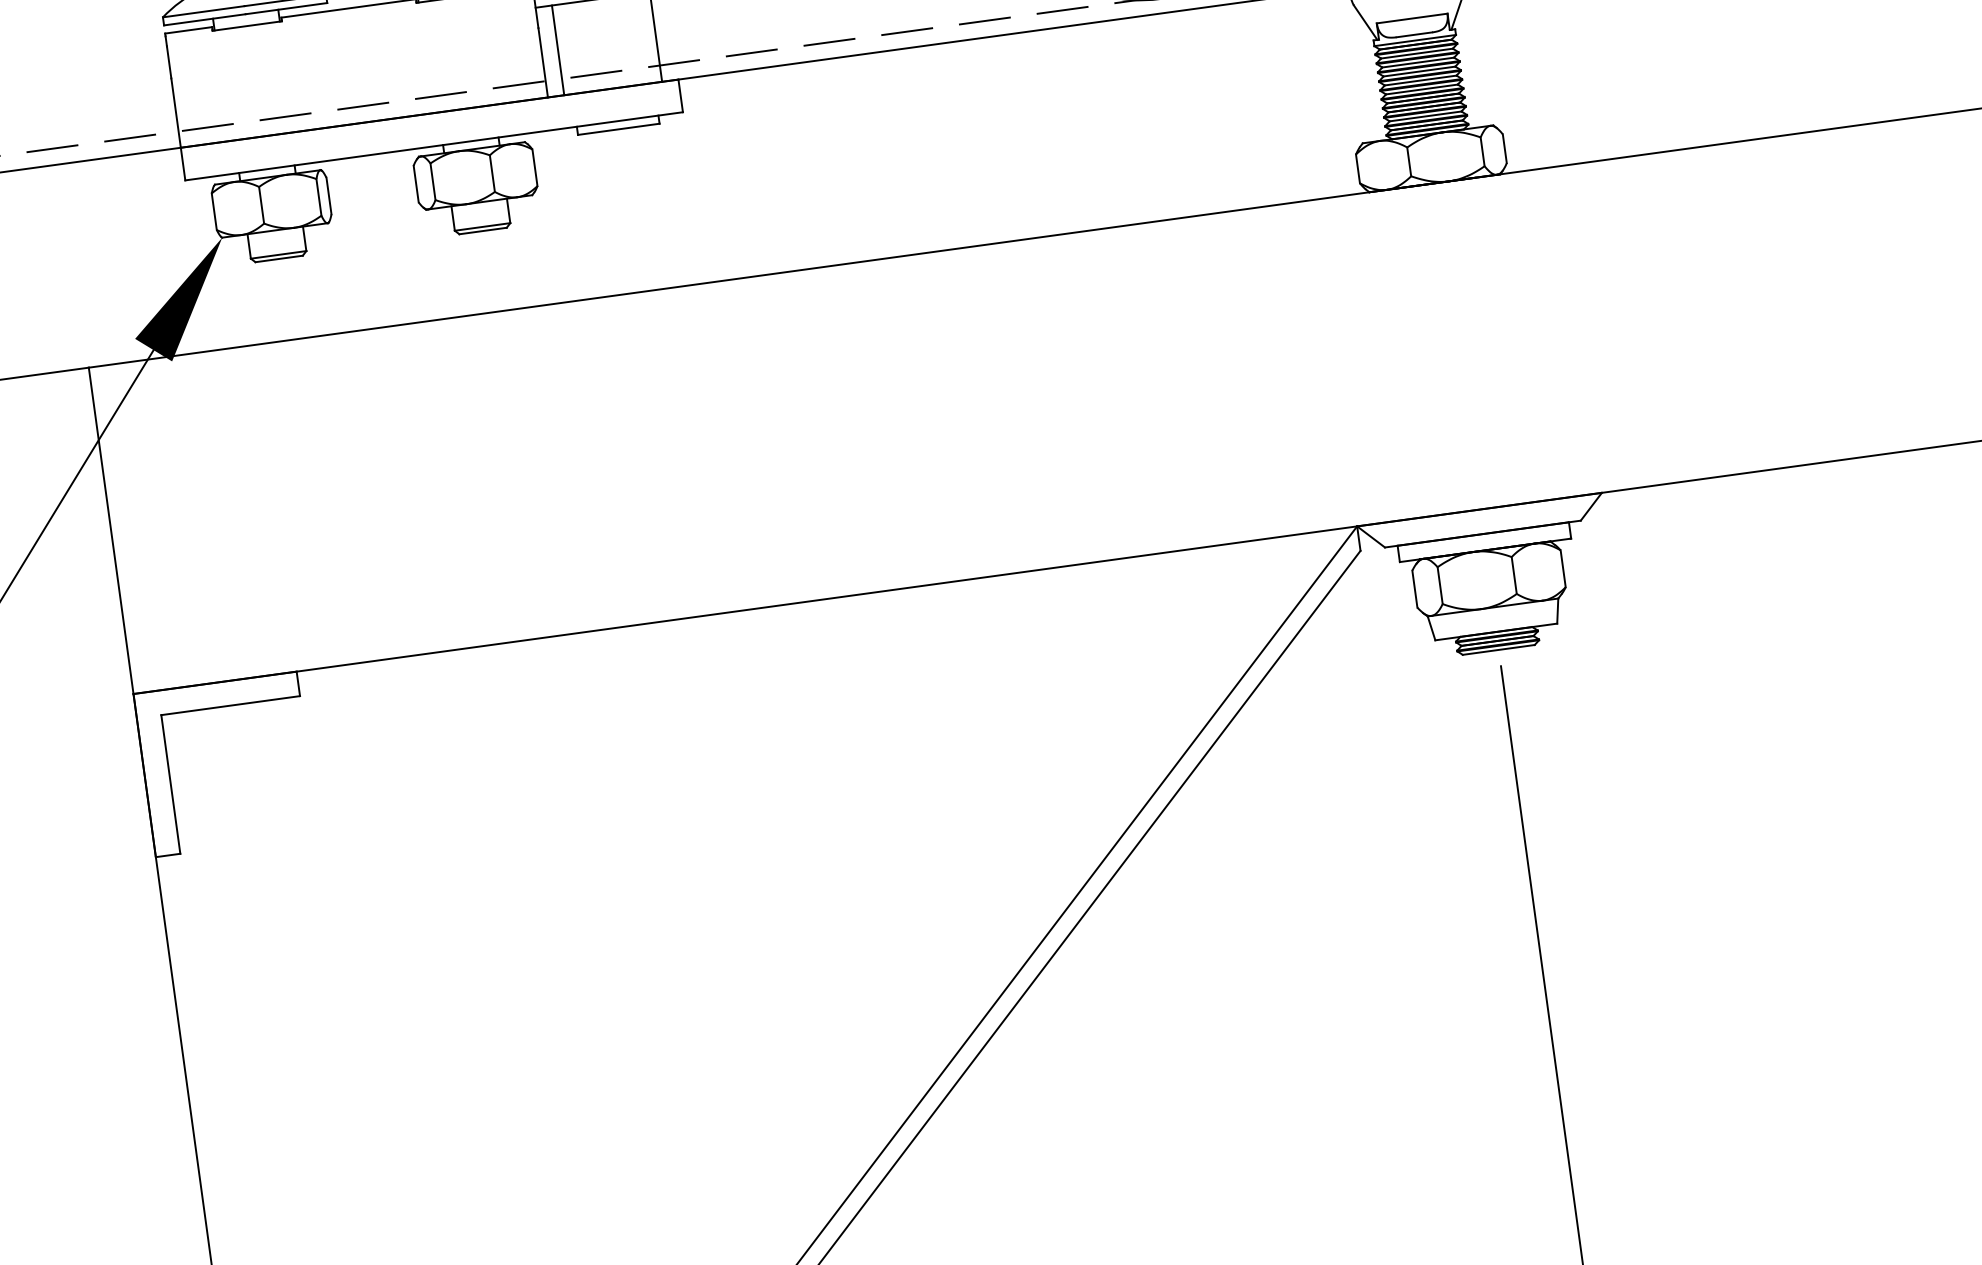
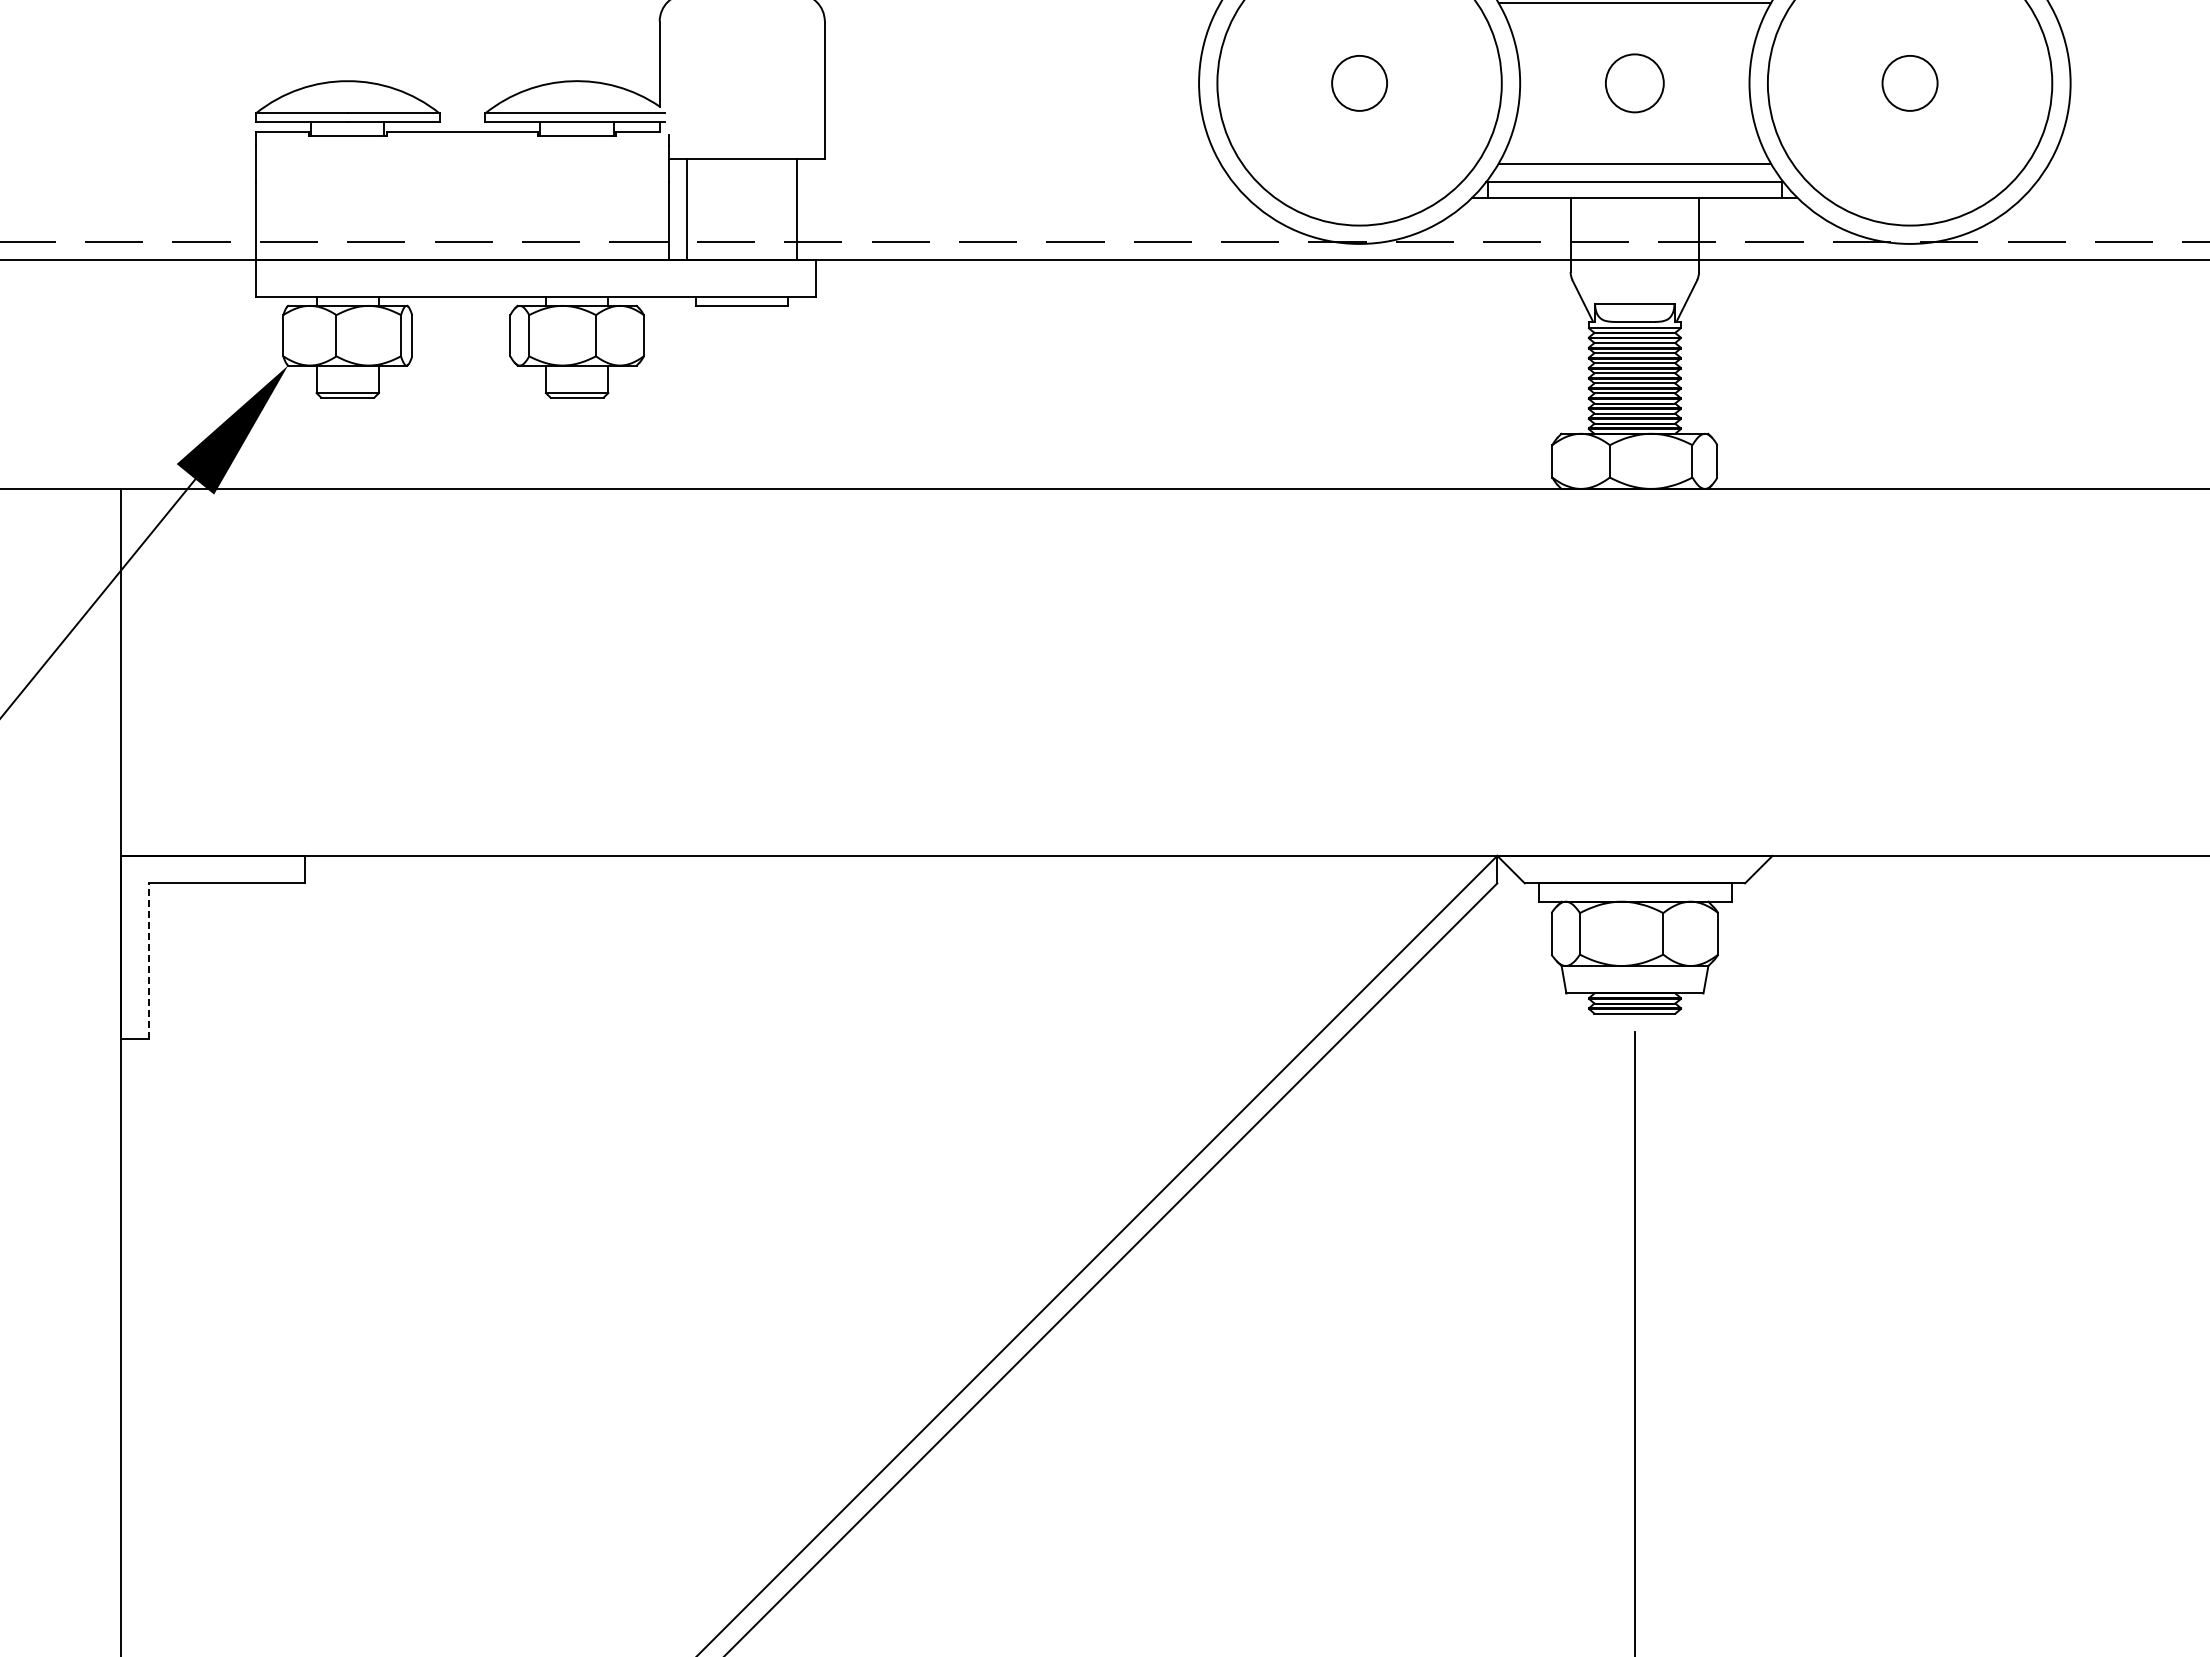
line: (170, 784) -> (148, 961), solid -> dashed

